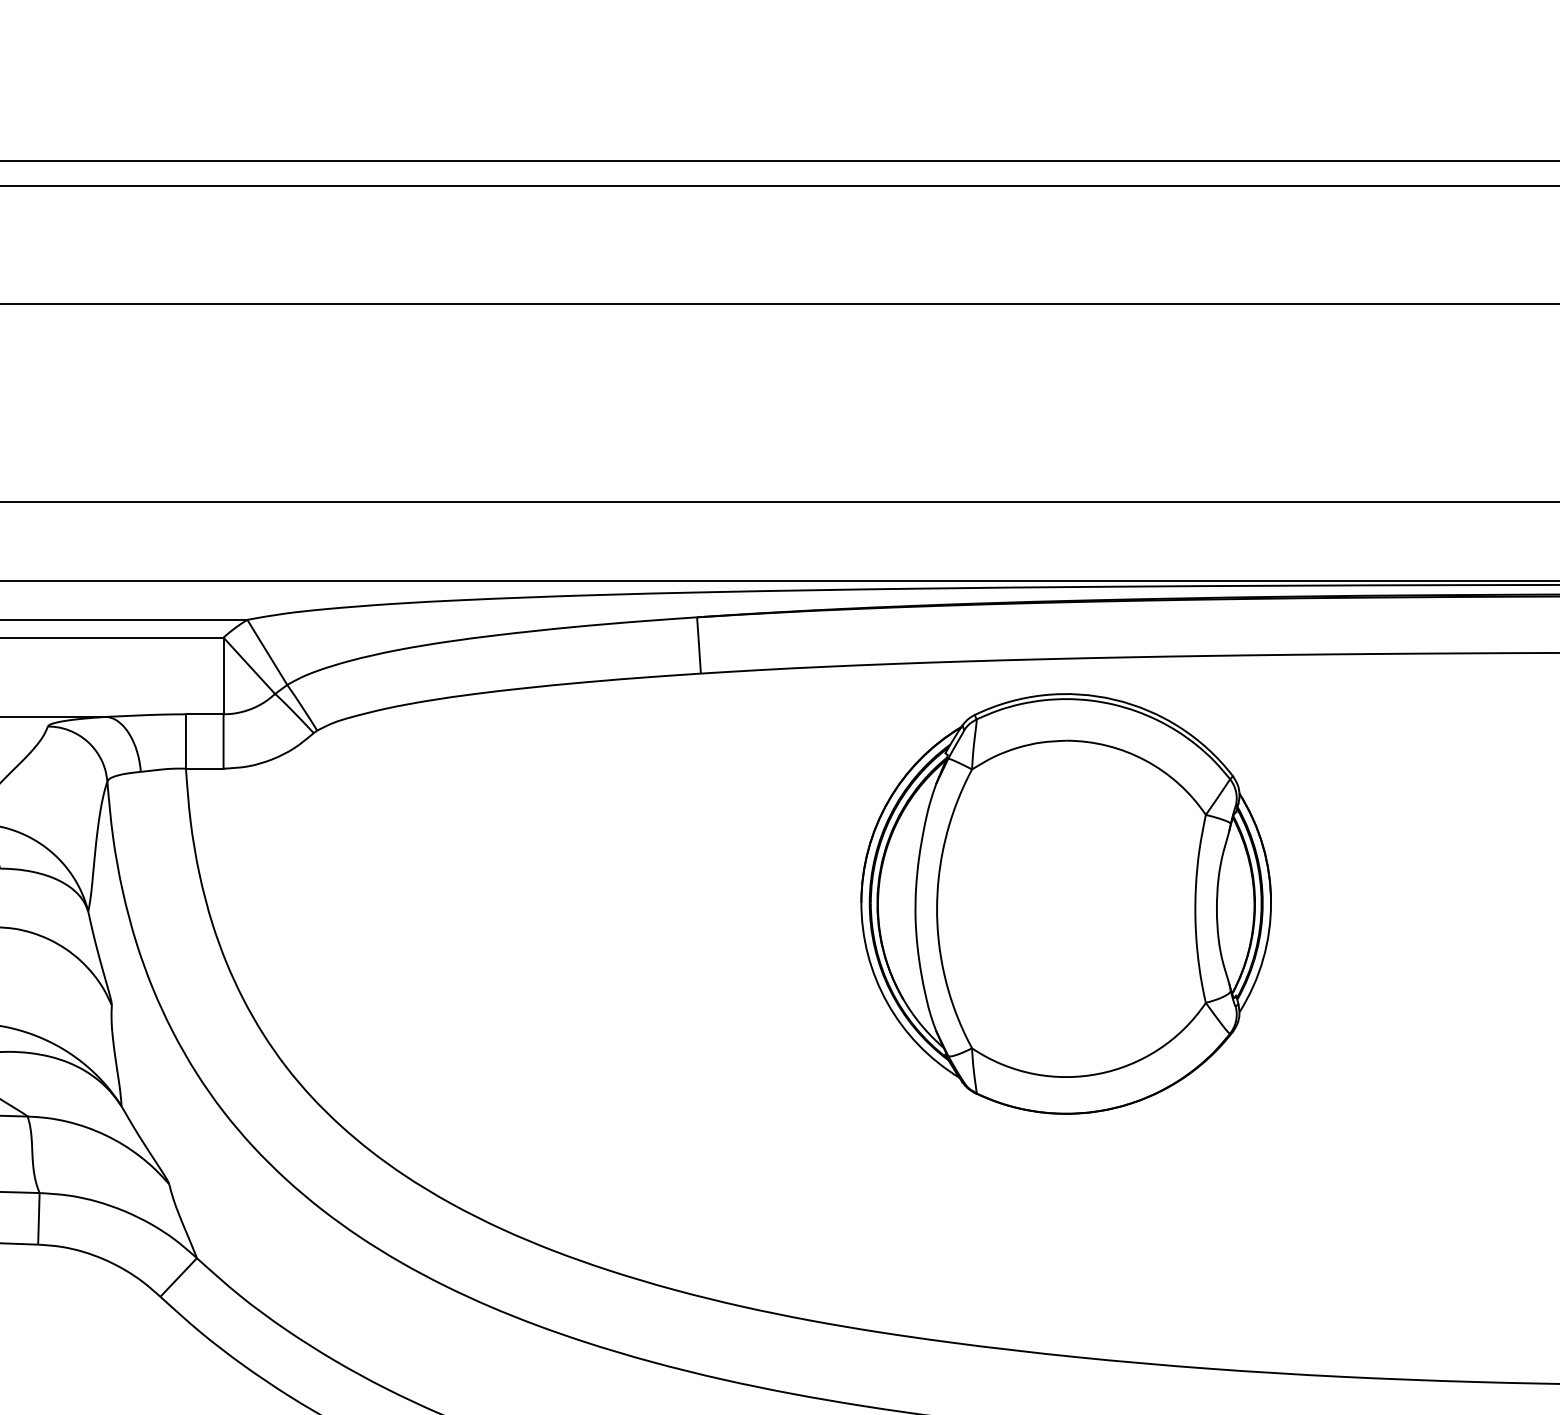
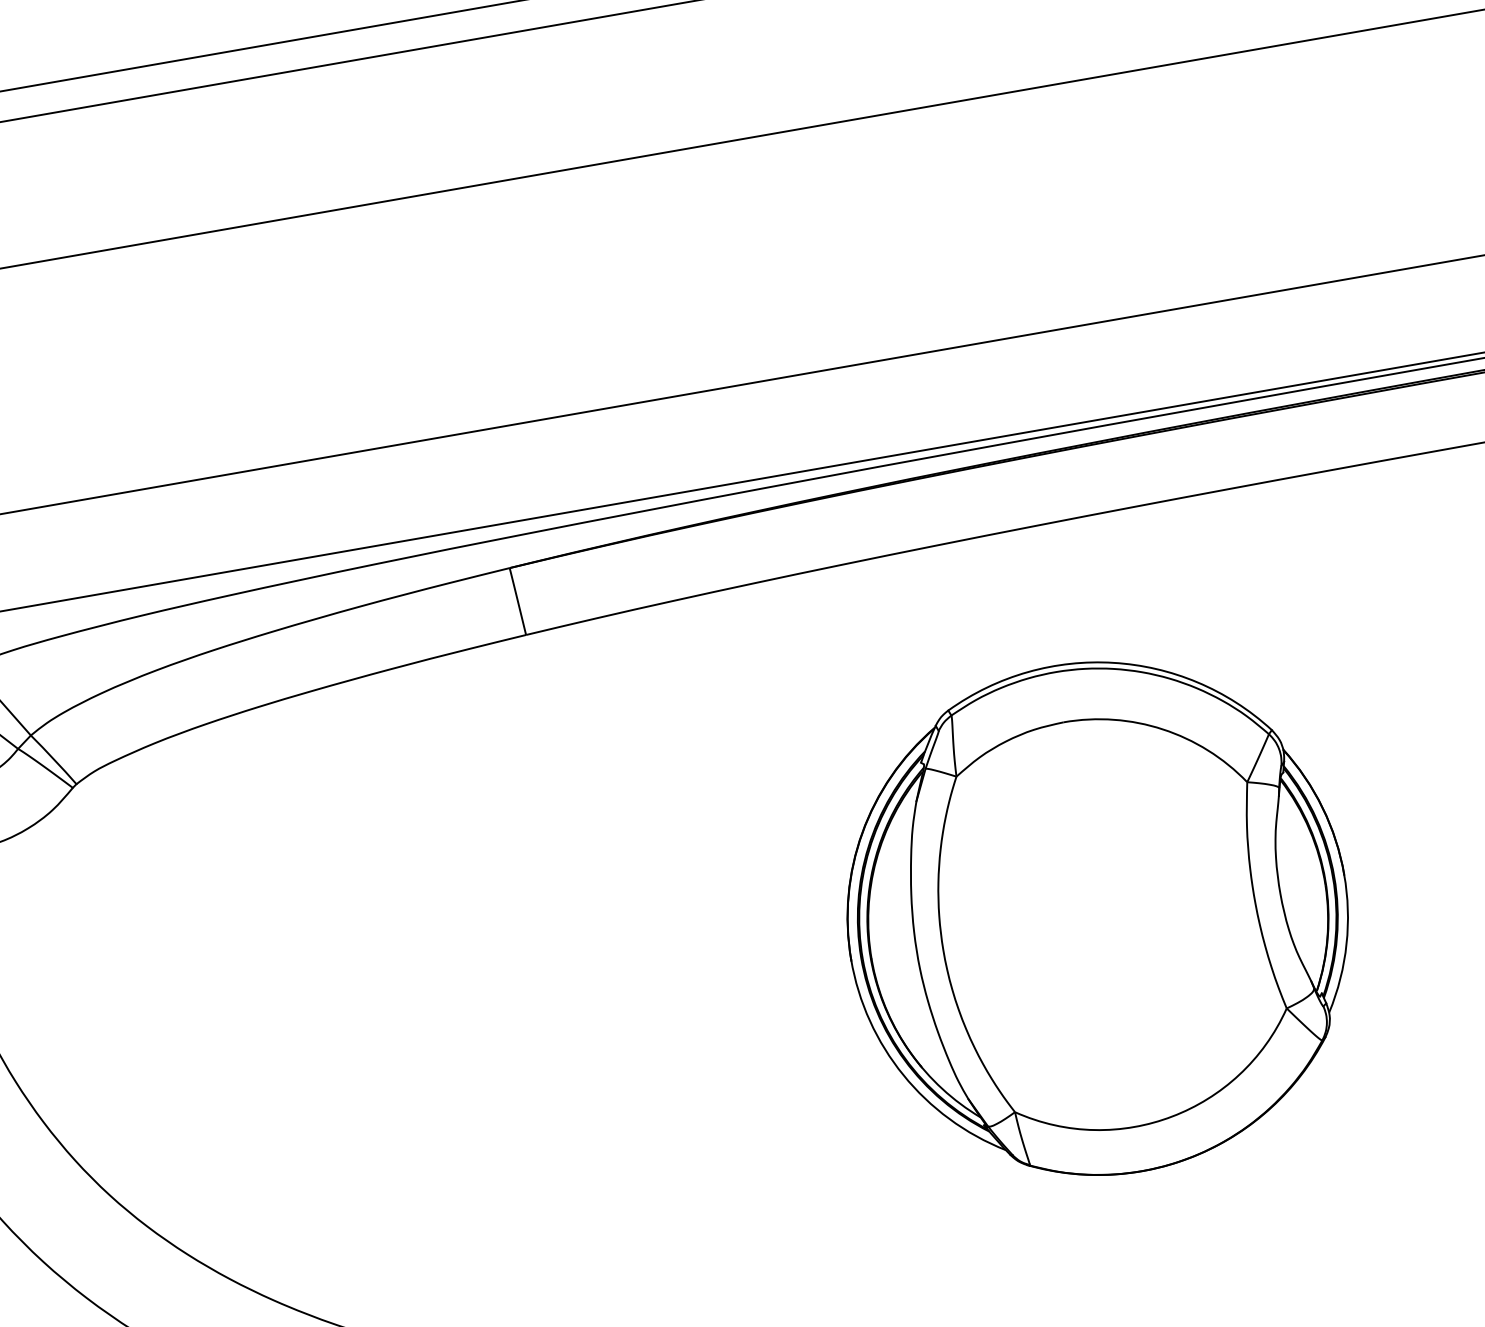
part: (1065, 903) -> (1097, 918), moved

